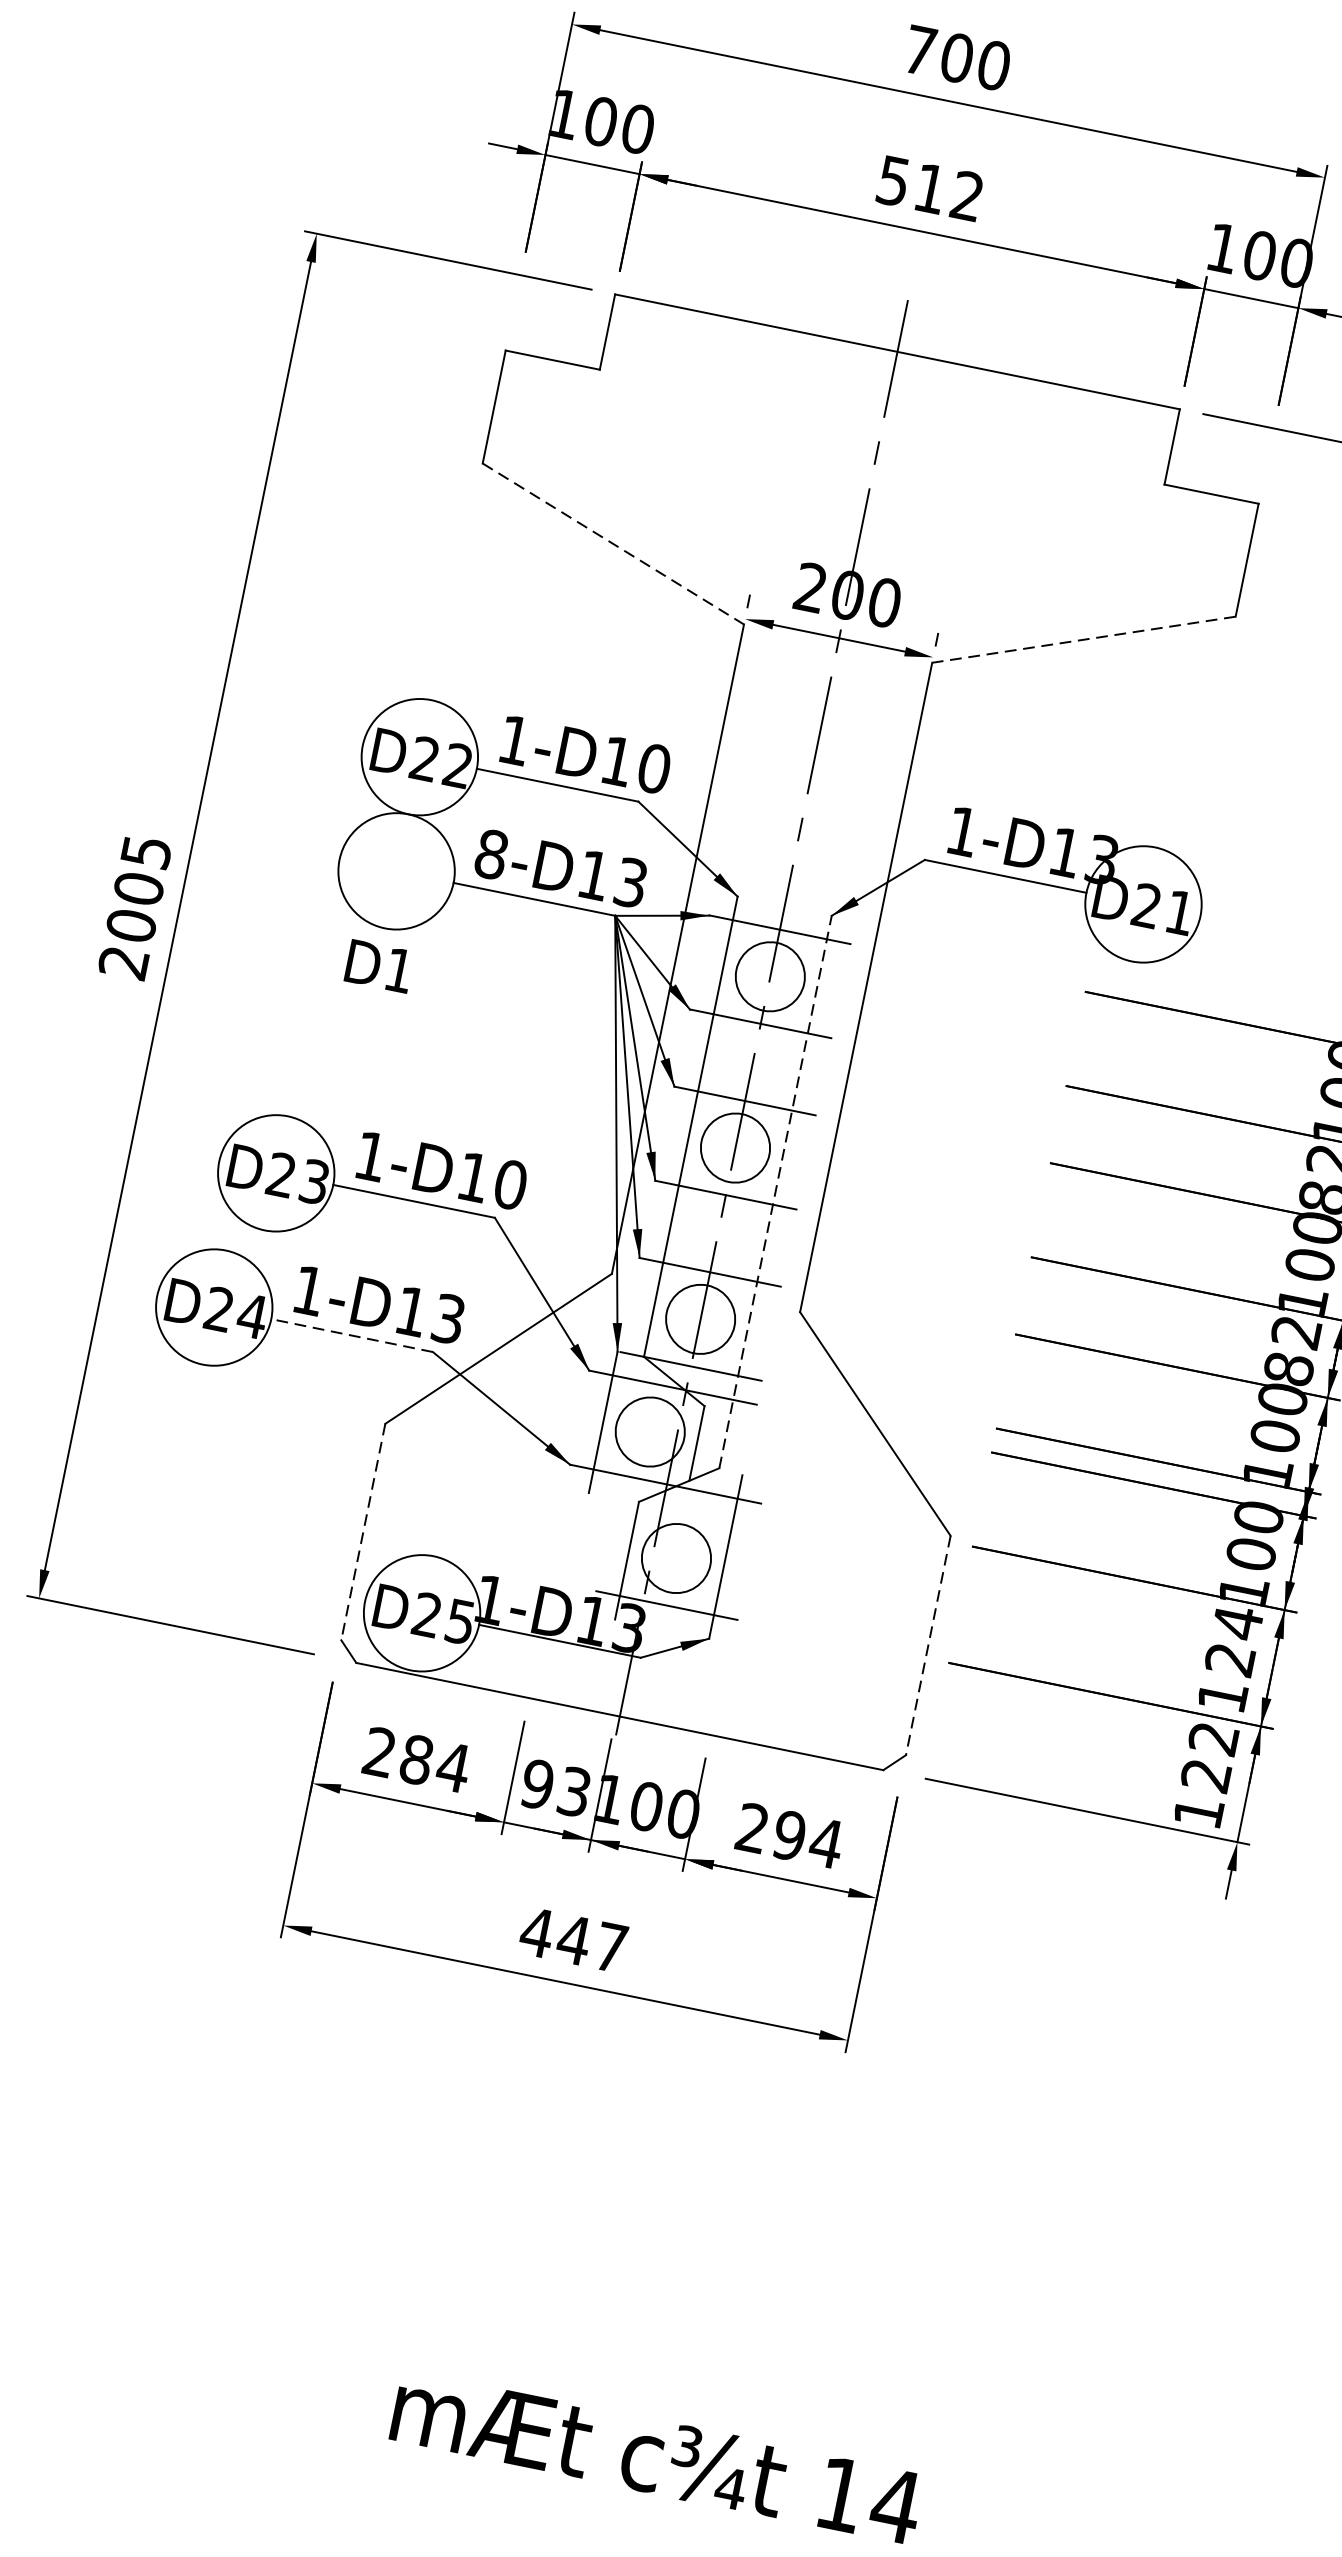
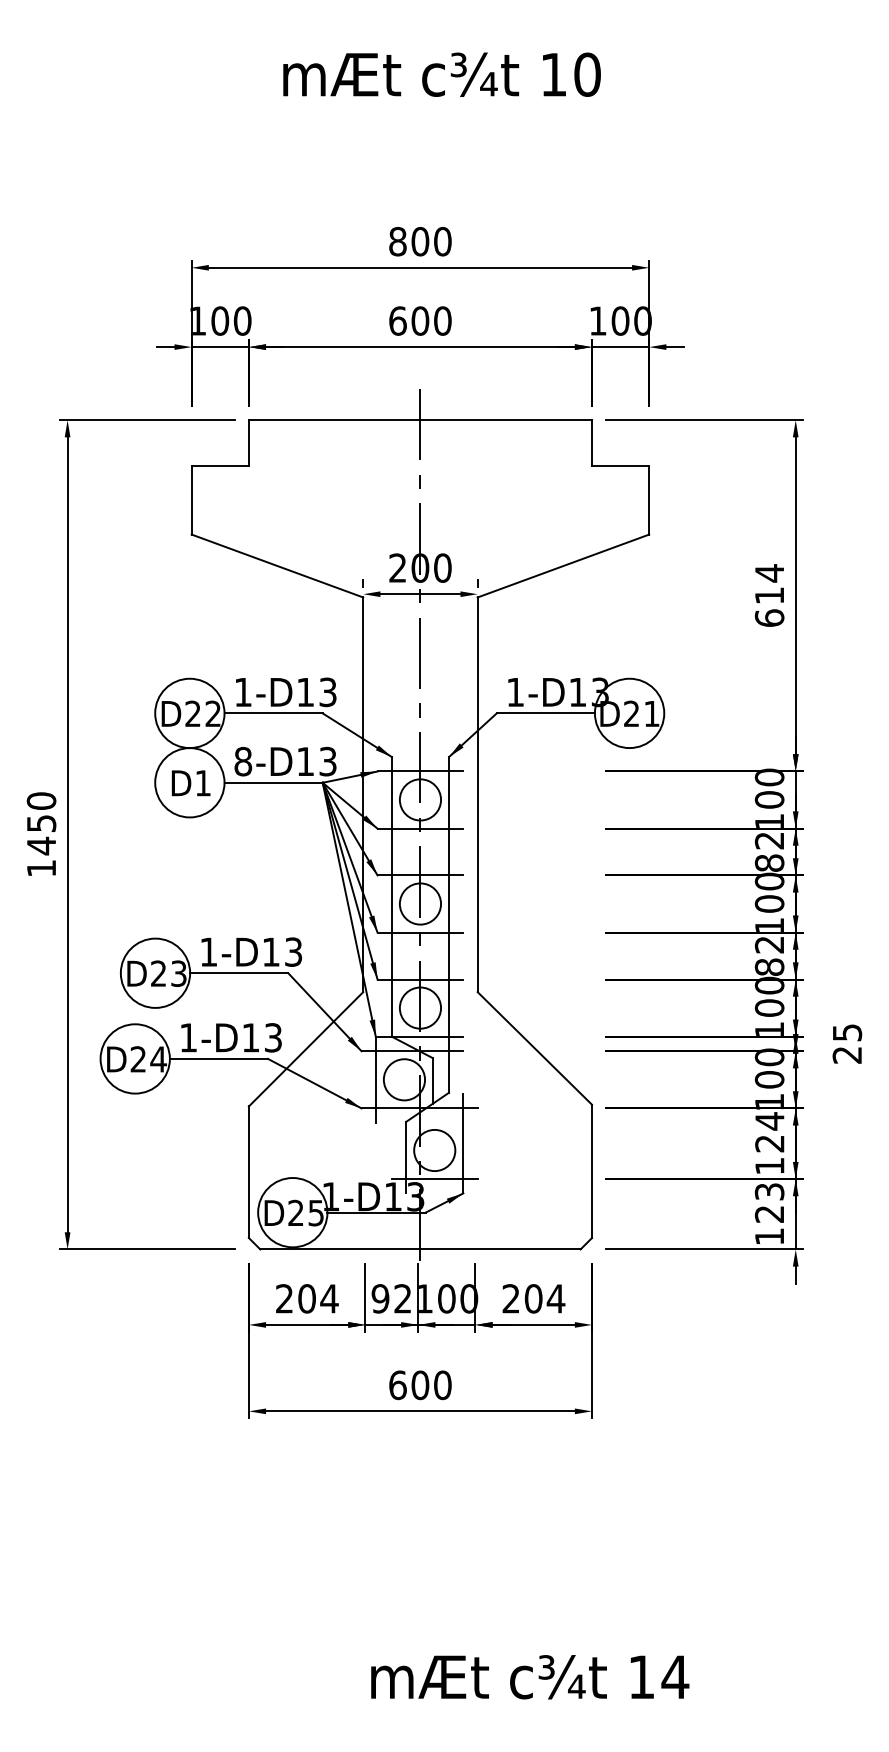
text: (919, 50) -> (397, 241), 700 -> 800
text: (930, 187) -> (420, 320), 512 -> 600
line: (613, 544) -> (277, 566), dashed -> solid
line: (1082, 640) -> (562, 566), dashed -> solid
text: (653, 768) -> (327, 692), 1-D10 -> 1-D13
text: (135, 906) -> (41, 834), 2005 -> 1450
text: (378, 966) -> (190, 783), moved
text: (510, 1183) -> (293, 951), 1-D10 -> 1-D13
line: (776, 1191) -> (449, 924), dashed -> solid
line: (351, 1334) -> (218, 1058), dashed -> solid
line: (362, 1532) -> (248, 1172), dashed -> solid
line: (929, 1645) -> (592, 1171), dashed -> solid
text: (1213, 1738) -> (769, 1191), 122 -> 123
text: (415, 1759) -> (306, 1298), 284 -> 204
text: (573, 1791) -> (402, 1298), 93 -> 92
text: (789, 1835) -> (533, 1298), 294 -> 204
text: (572, 1940) -> (419, 1385), 447 -> 600

